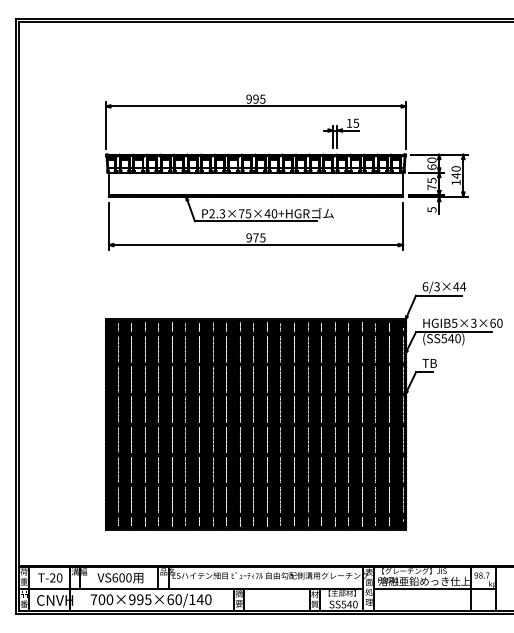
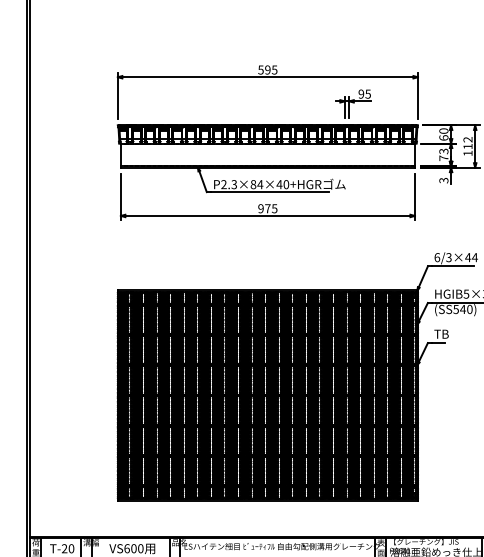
text: (248, 98) -> (260, 69), 995 -> 595
text: (349, 122) -> (361, 93), 15 -> 95
text: (455, 172) -> (467, 143), 140 -> 112
text: (431, 180) -> (443, 151), 75 -> 73
text: (431, 209) -> (443, 180), 5 -> 3
text: (244, 213) -> (256, 184), P2.3×75×40+HGR -> P2.3×84×40+HGR

